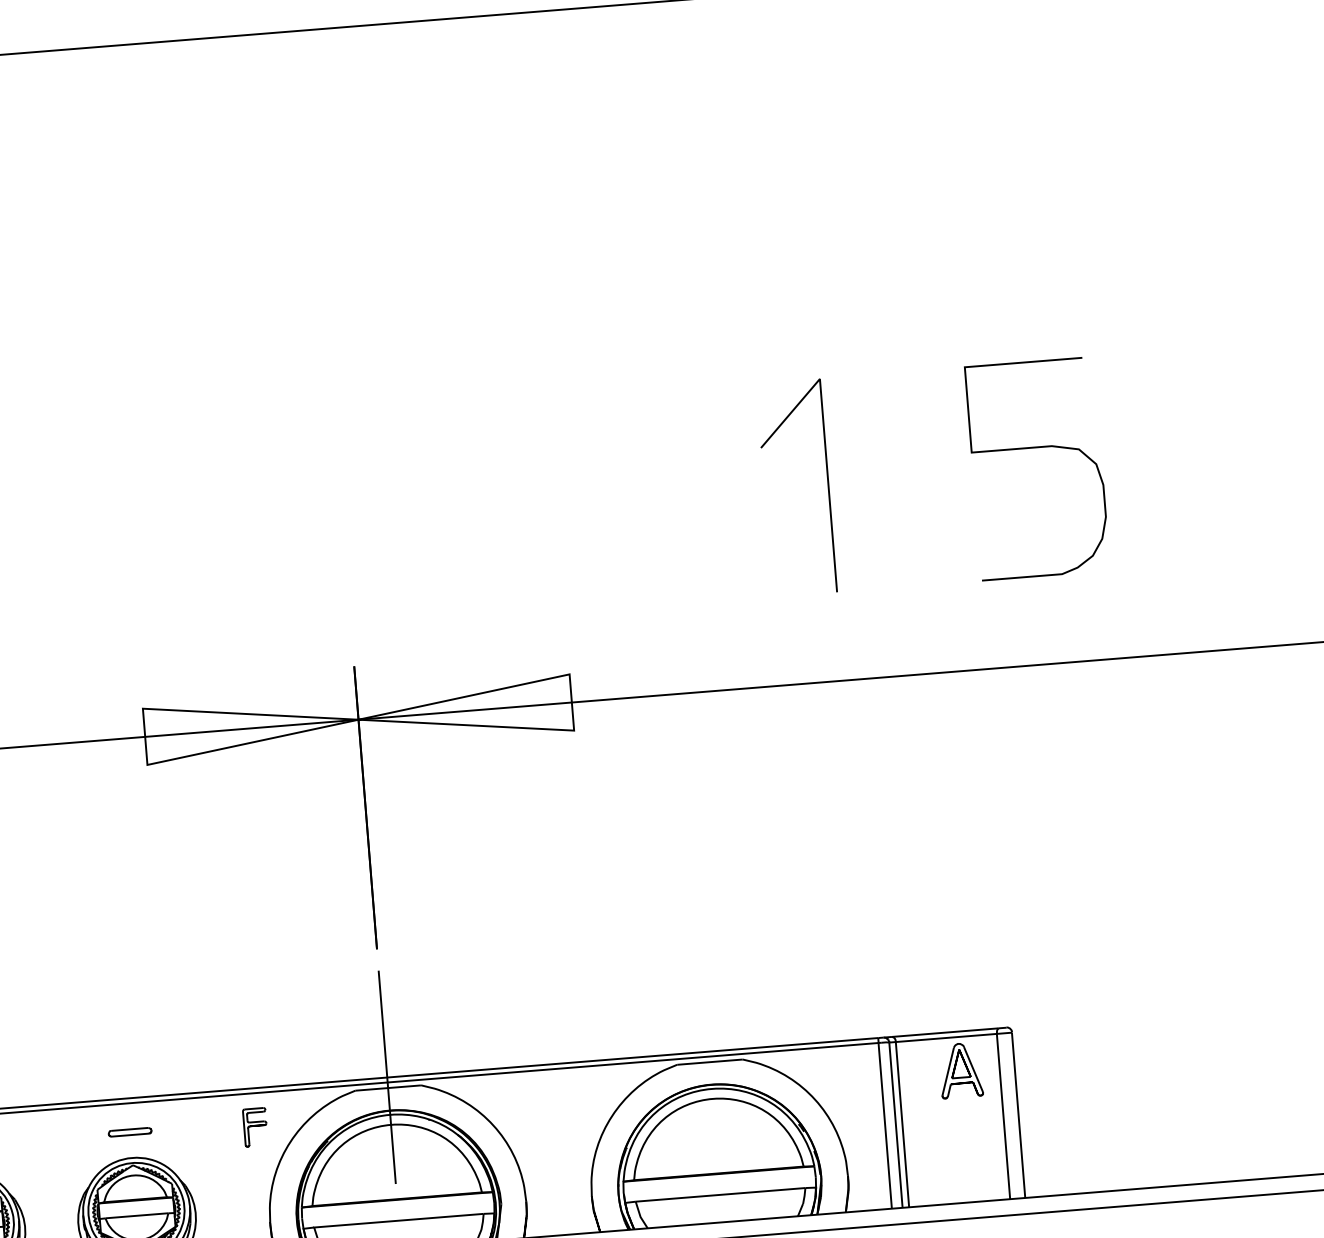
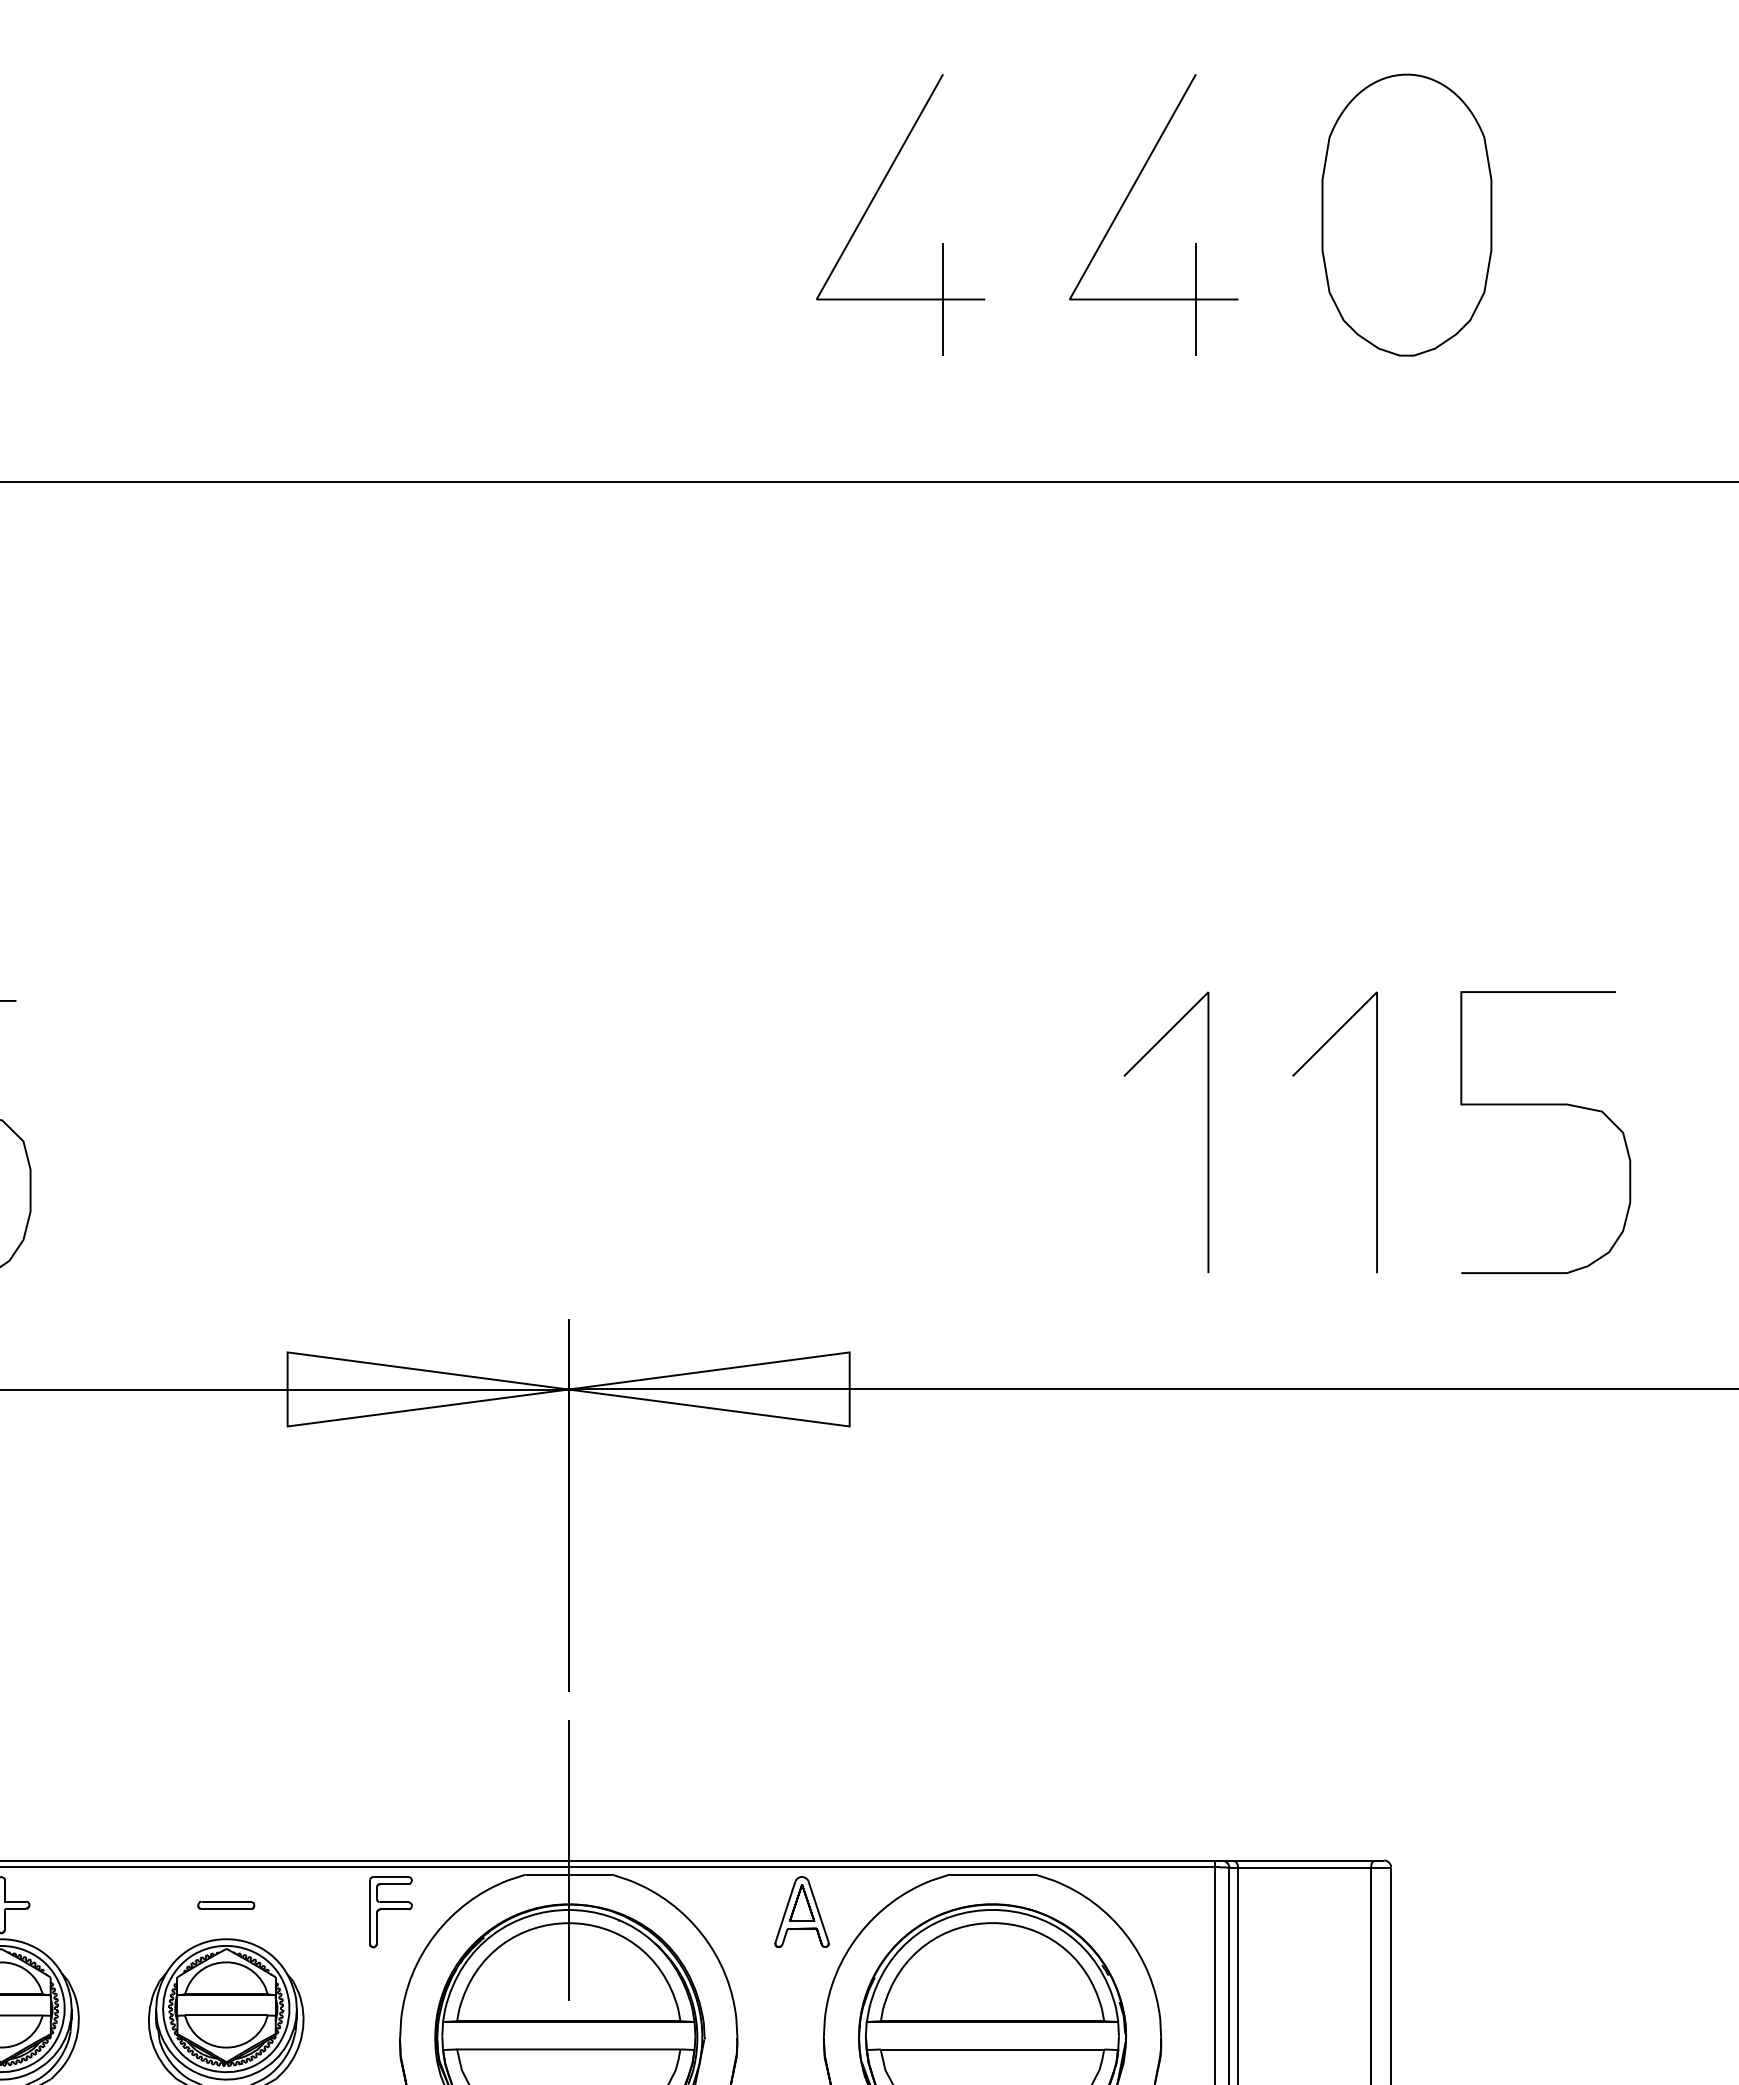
curve: (1035, 448) -> (1545, 1105), moved
curve: (956, 475) -> (1376, 1132), added
part: (960, 1070) -> (801, 1911), moved
part: (255, 1127) -> (390, 1912), size x1.43

